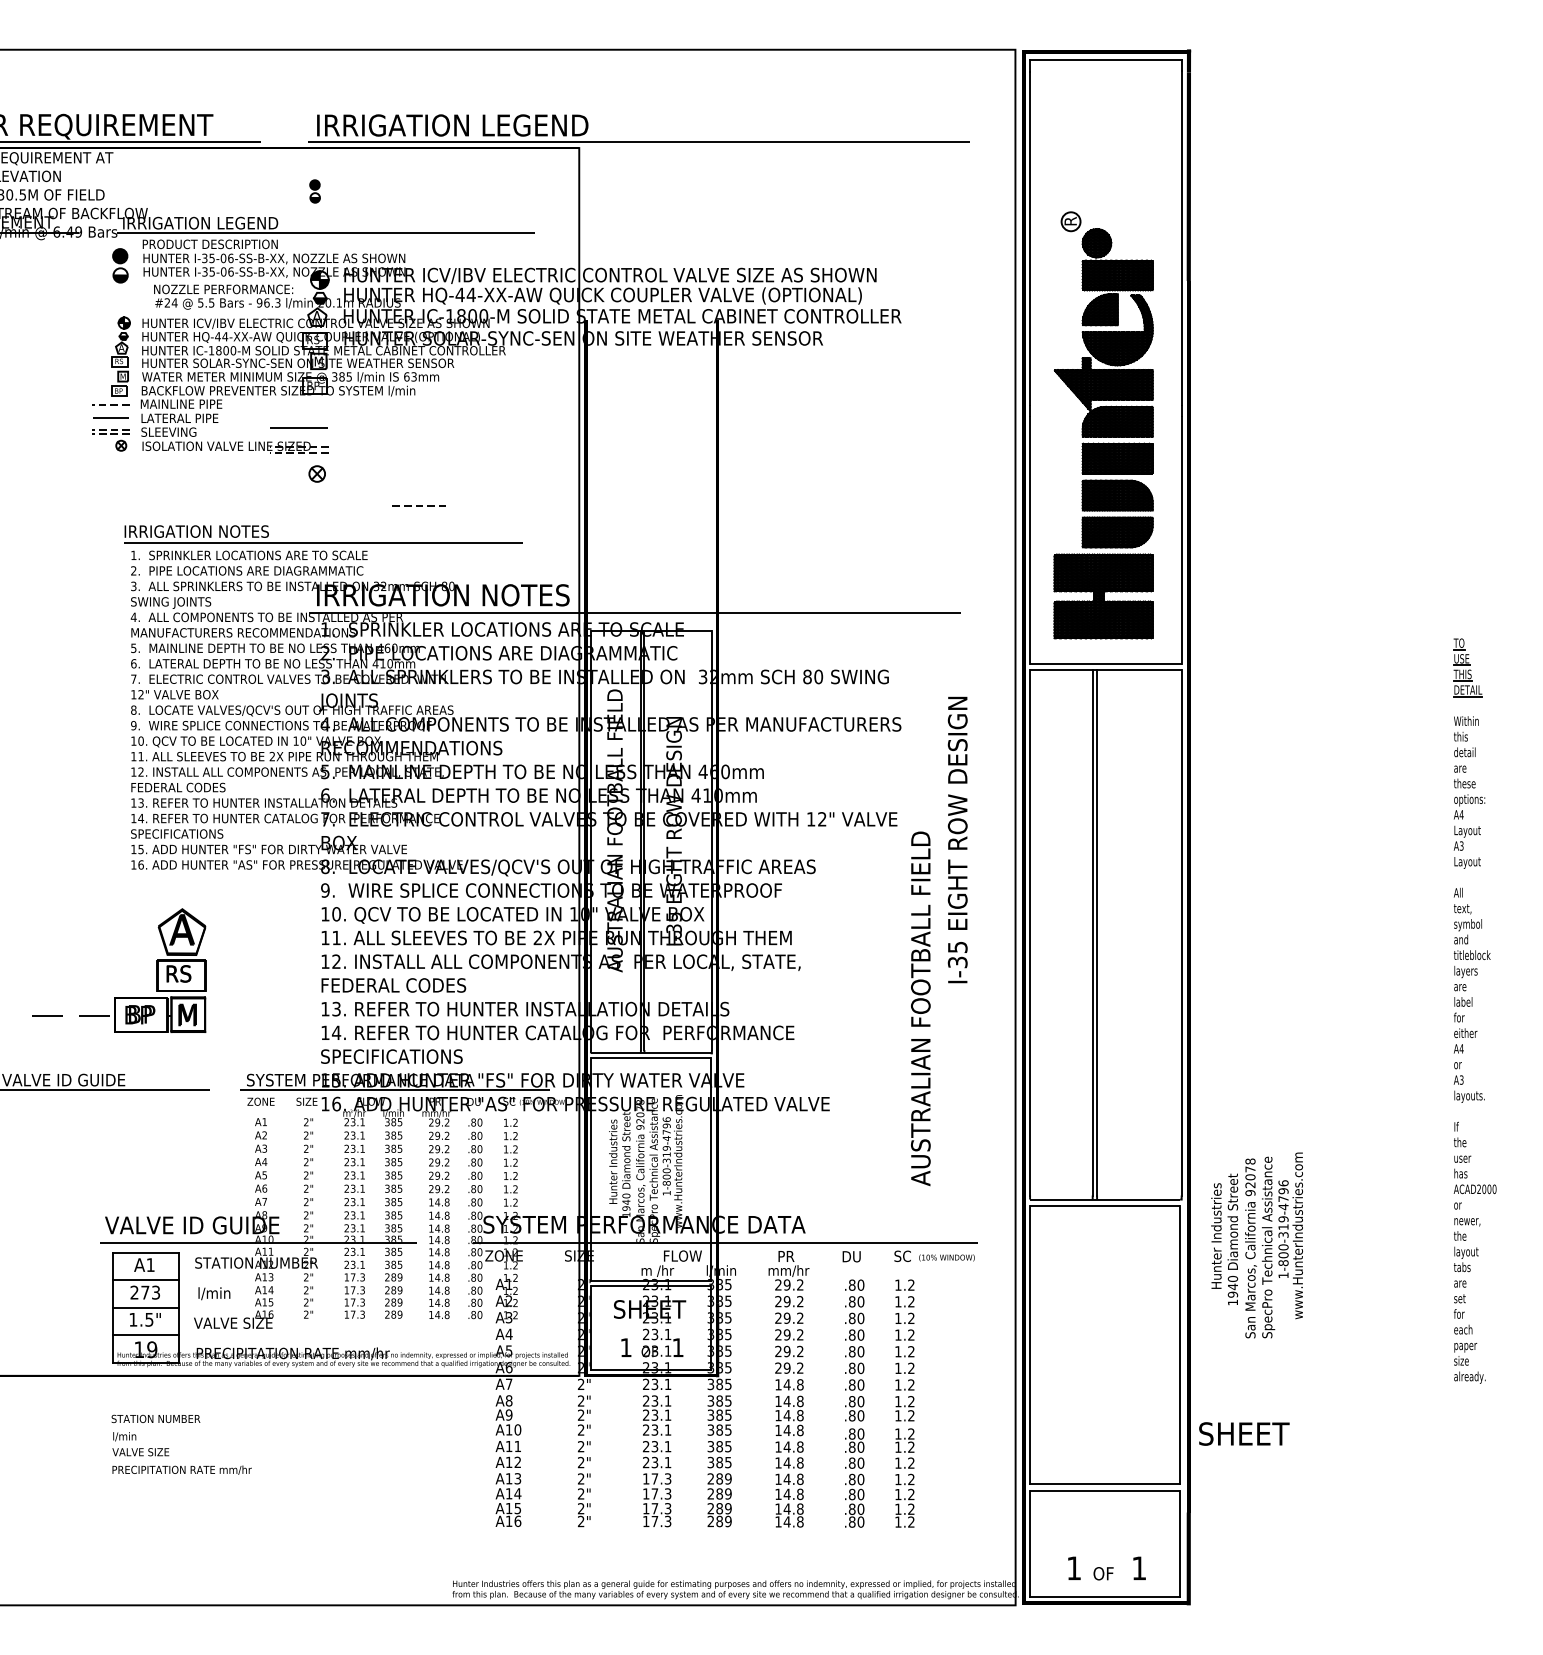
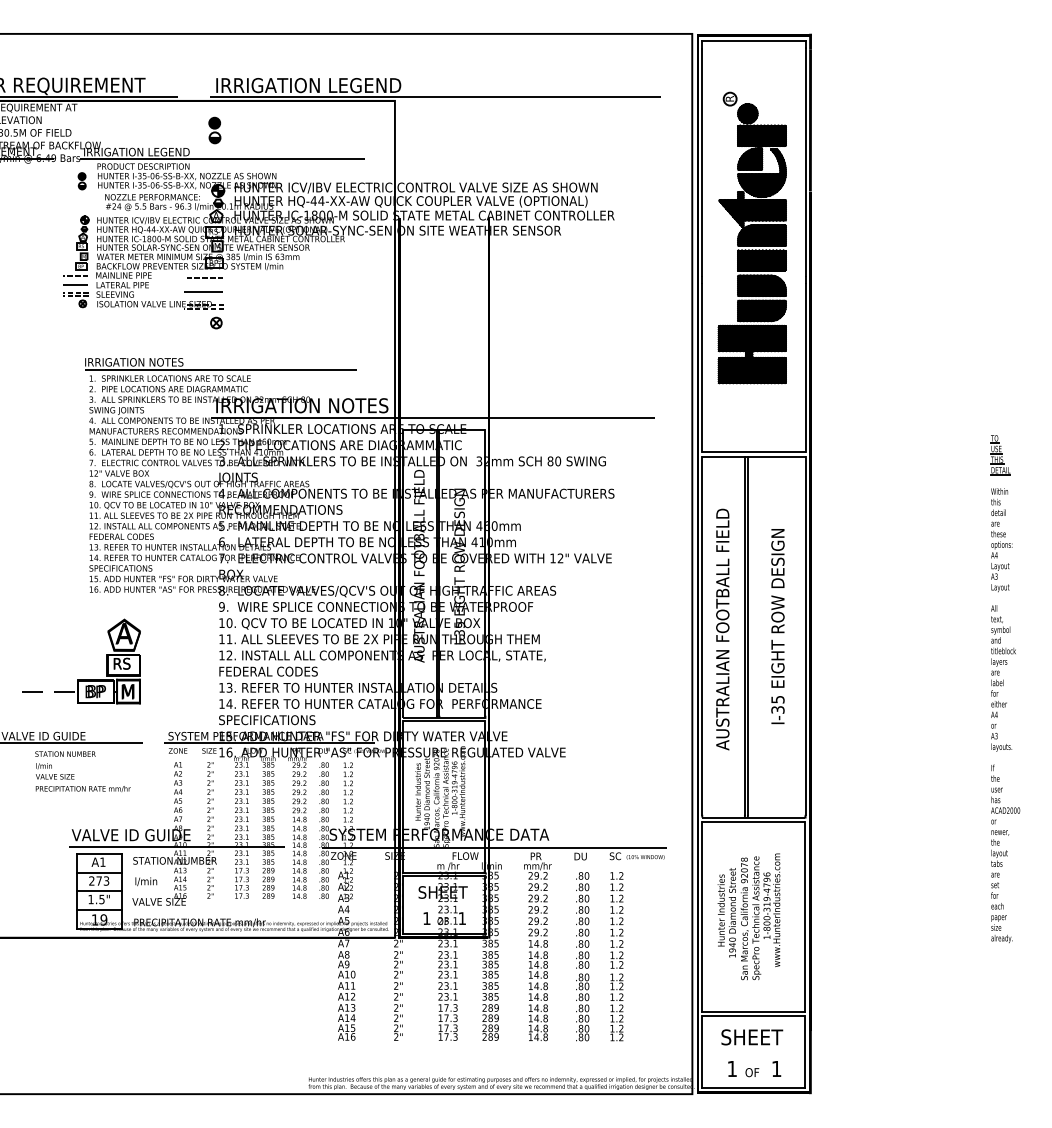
part: (314, 191) -> (214, 130), size x1.67
part: (119, 266) -> (81, 181), size x0.71
part: (1102, 424) -> (751, 237), moved
line: (418, 505) -> (204, 277), moved
text: (957, 839) -> (777, 626), moved
text: (920, 1008) -> (722, 629), moved
text: (1256, 1244) -> (748, 916), moved
text: (1244, 1434) -> (752, 1037), moved
text: (180, 1444) -> (82, 771), moved

